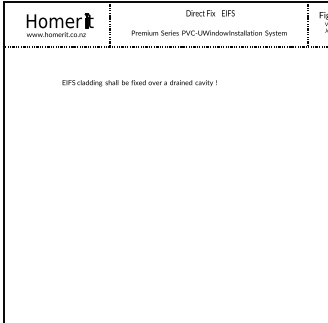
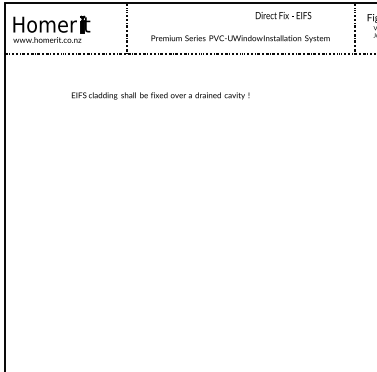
text: (210, 13) -> (283, 15), moved
part: (59, 24) -> (51, 28), moved

